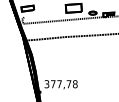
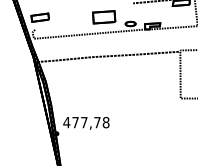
text: (46, 84) -> (66, 122), 377,78 -> 477,78

